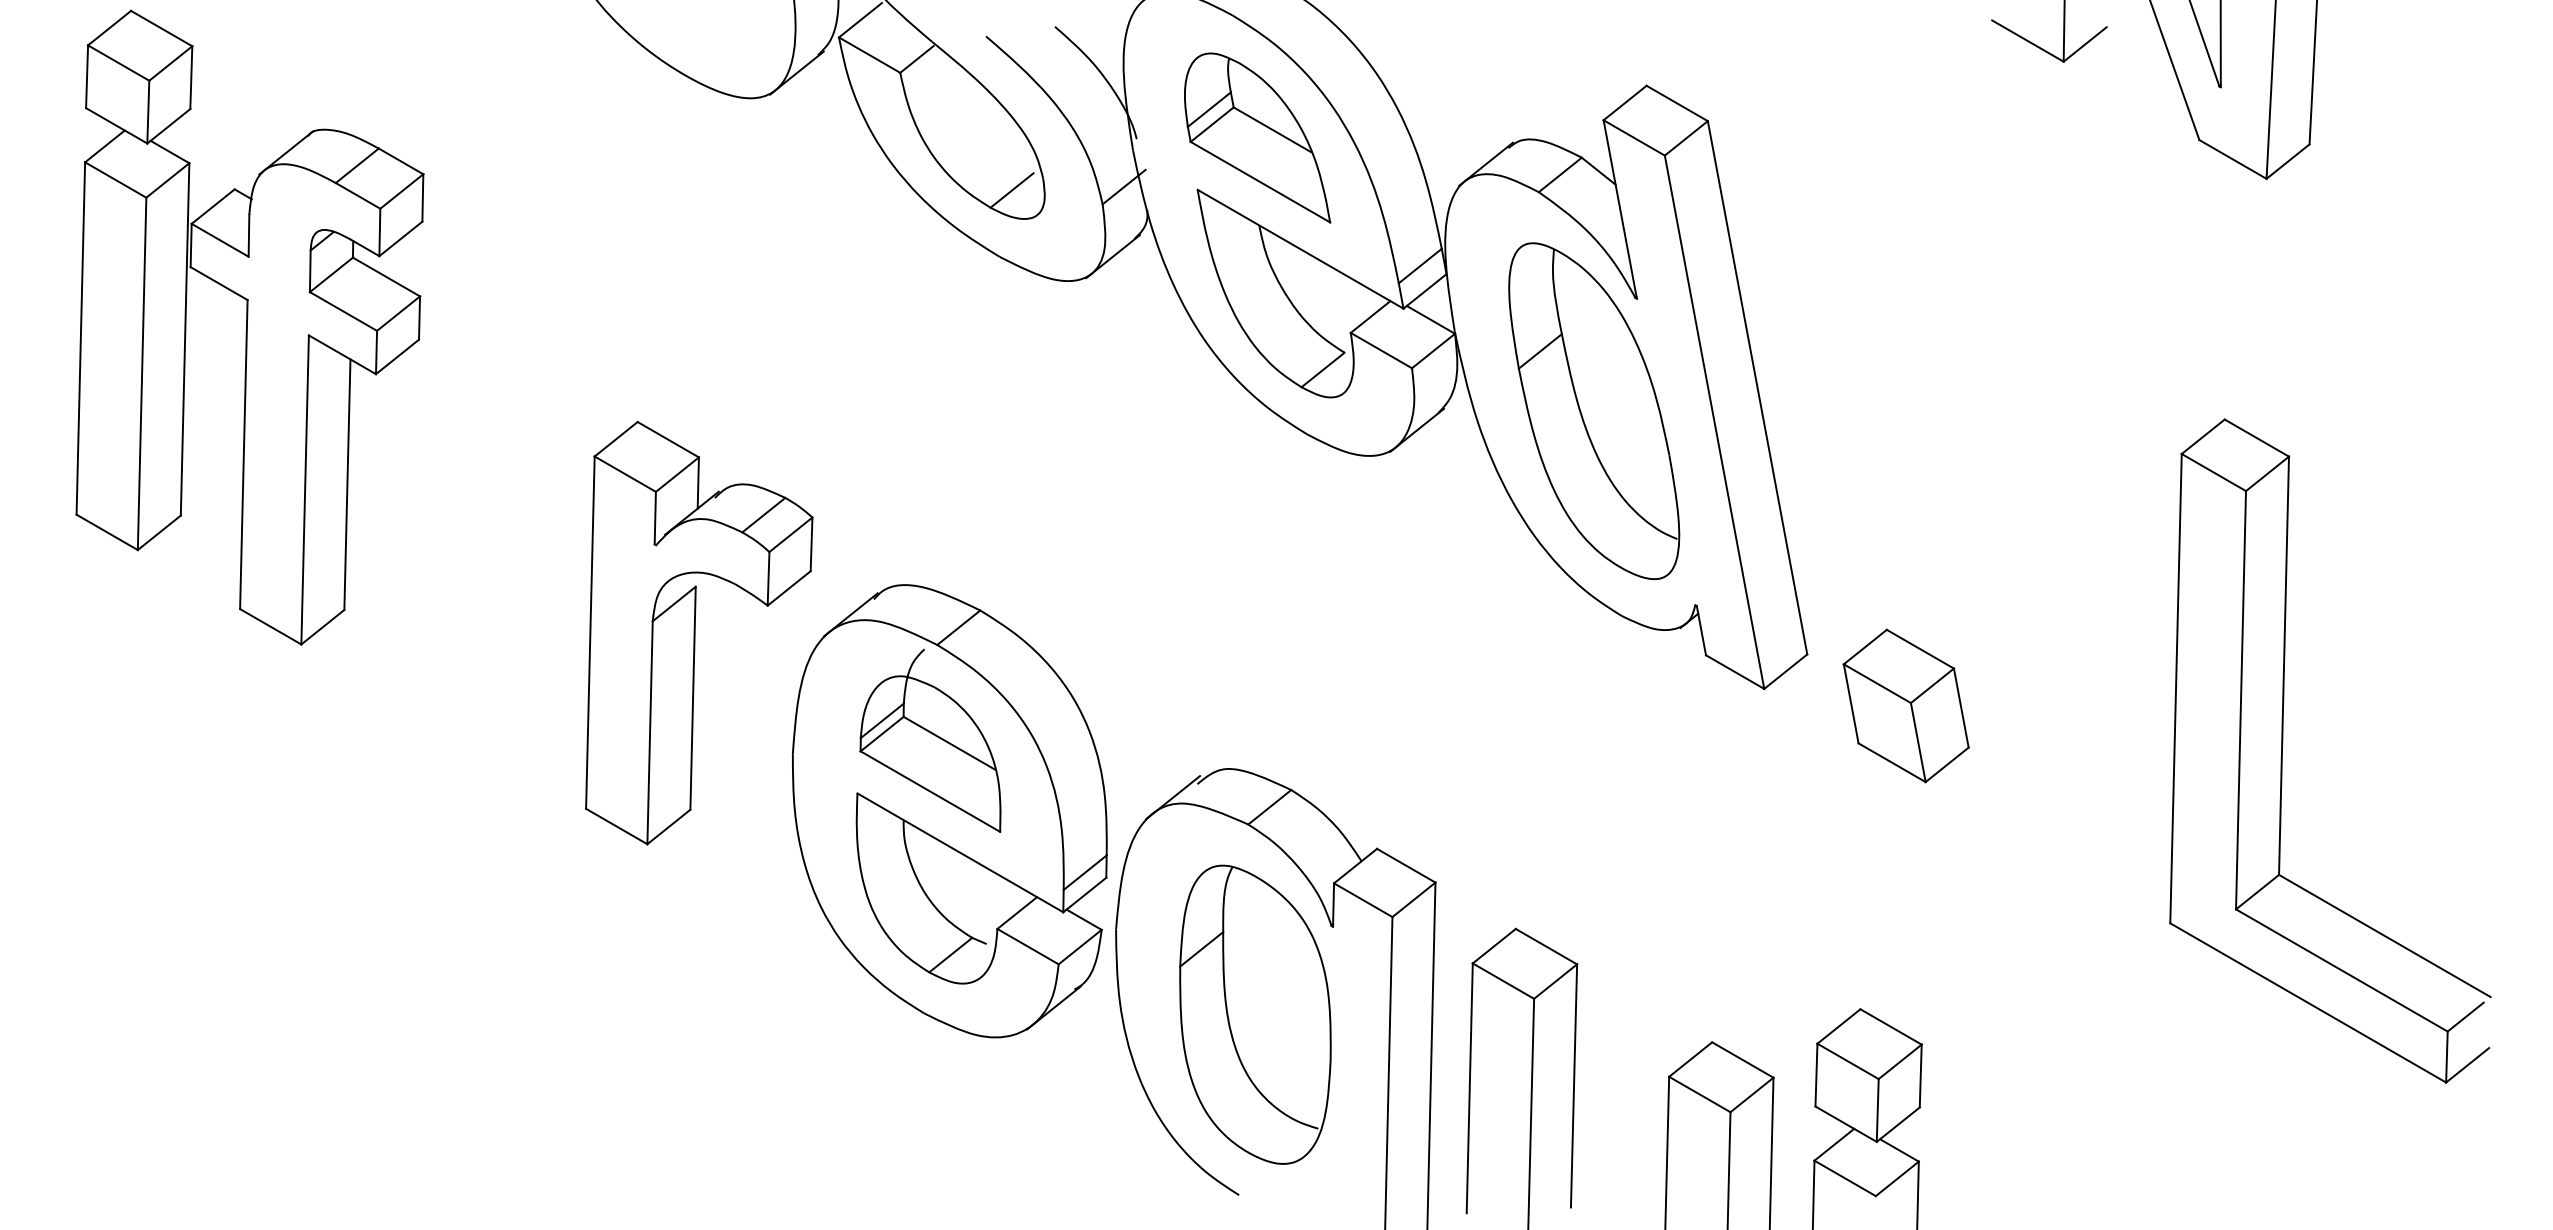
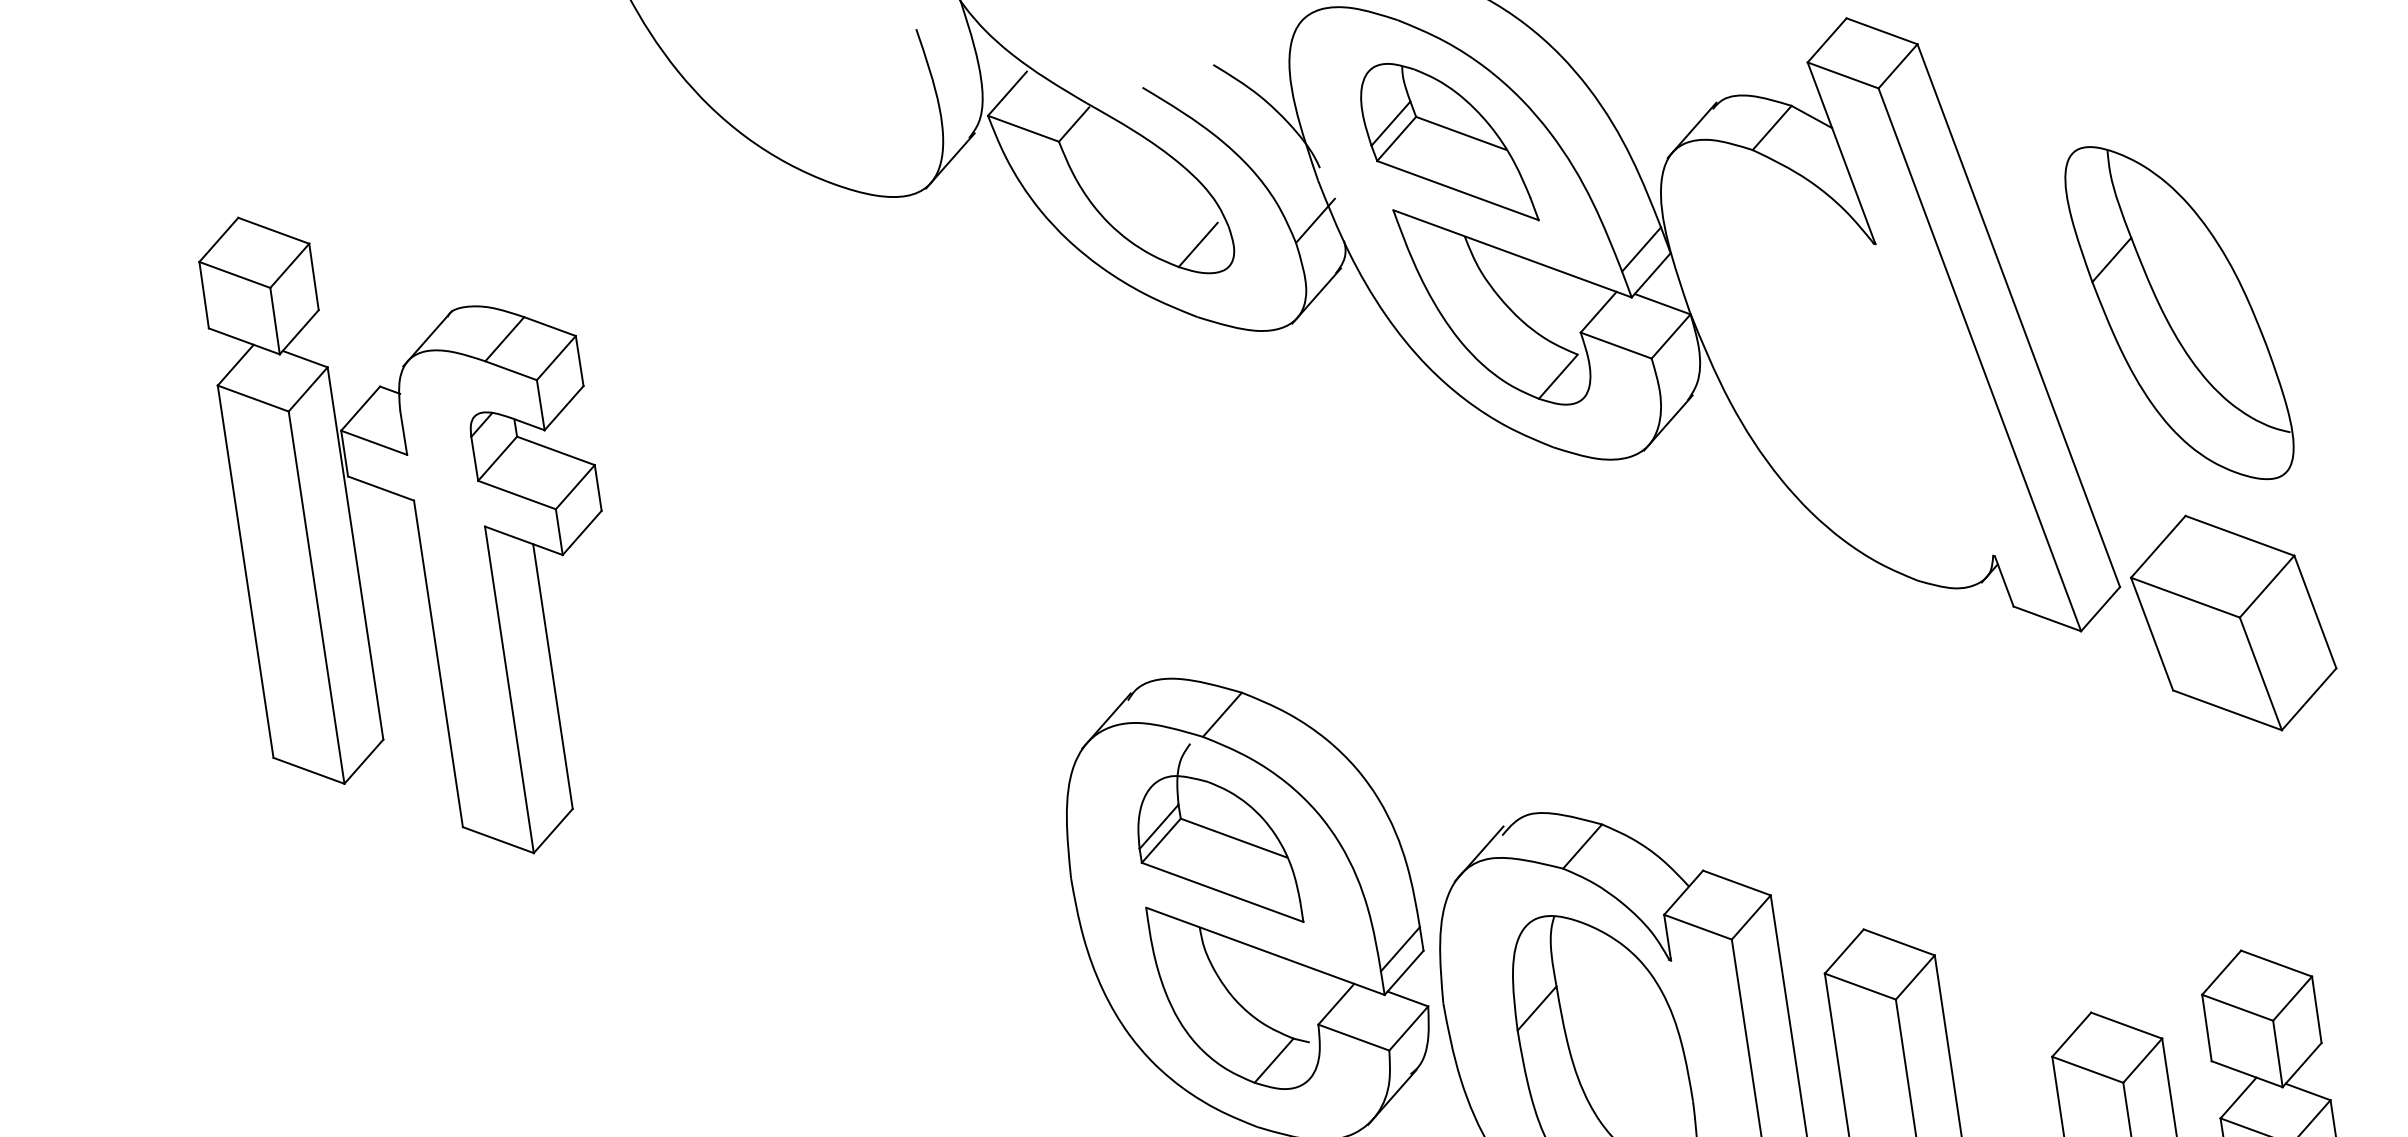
part: (1594, 410) -> (2179, 312), moved
part: (699, 632) -> (950, 767), removed
part: (1905, 705) -> (2232, 622), size x1.4

